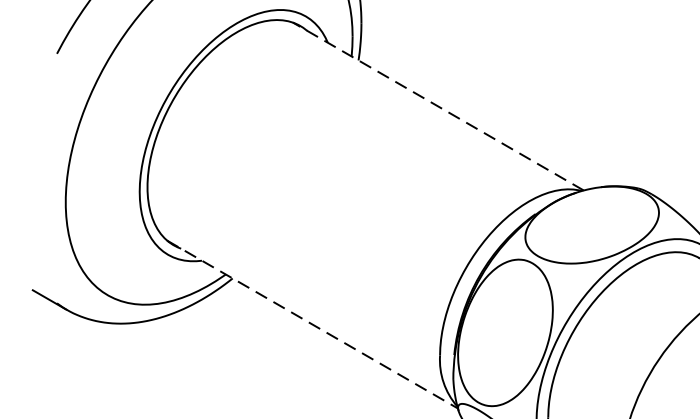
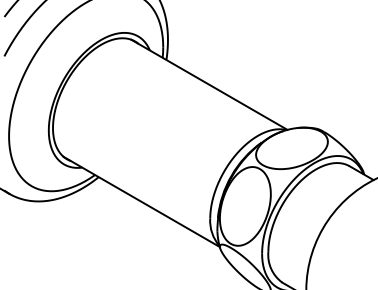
line: (436, 106) -> (208, 84), dashed -> solid
line: (314, 325) -> (142, 202), dashed -> solid

